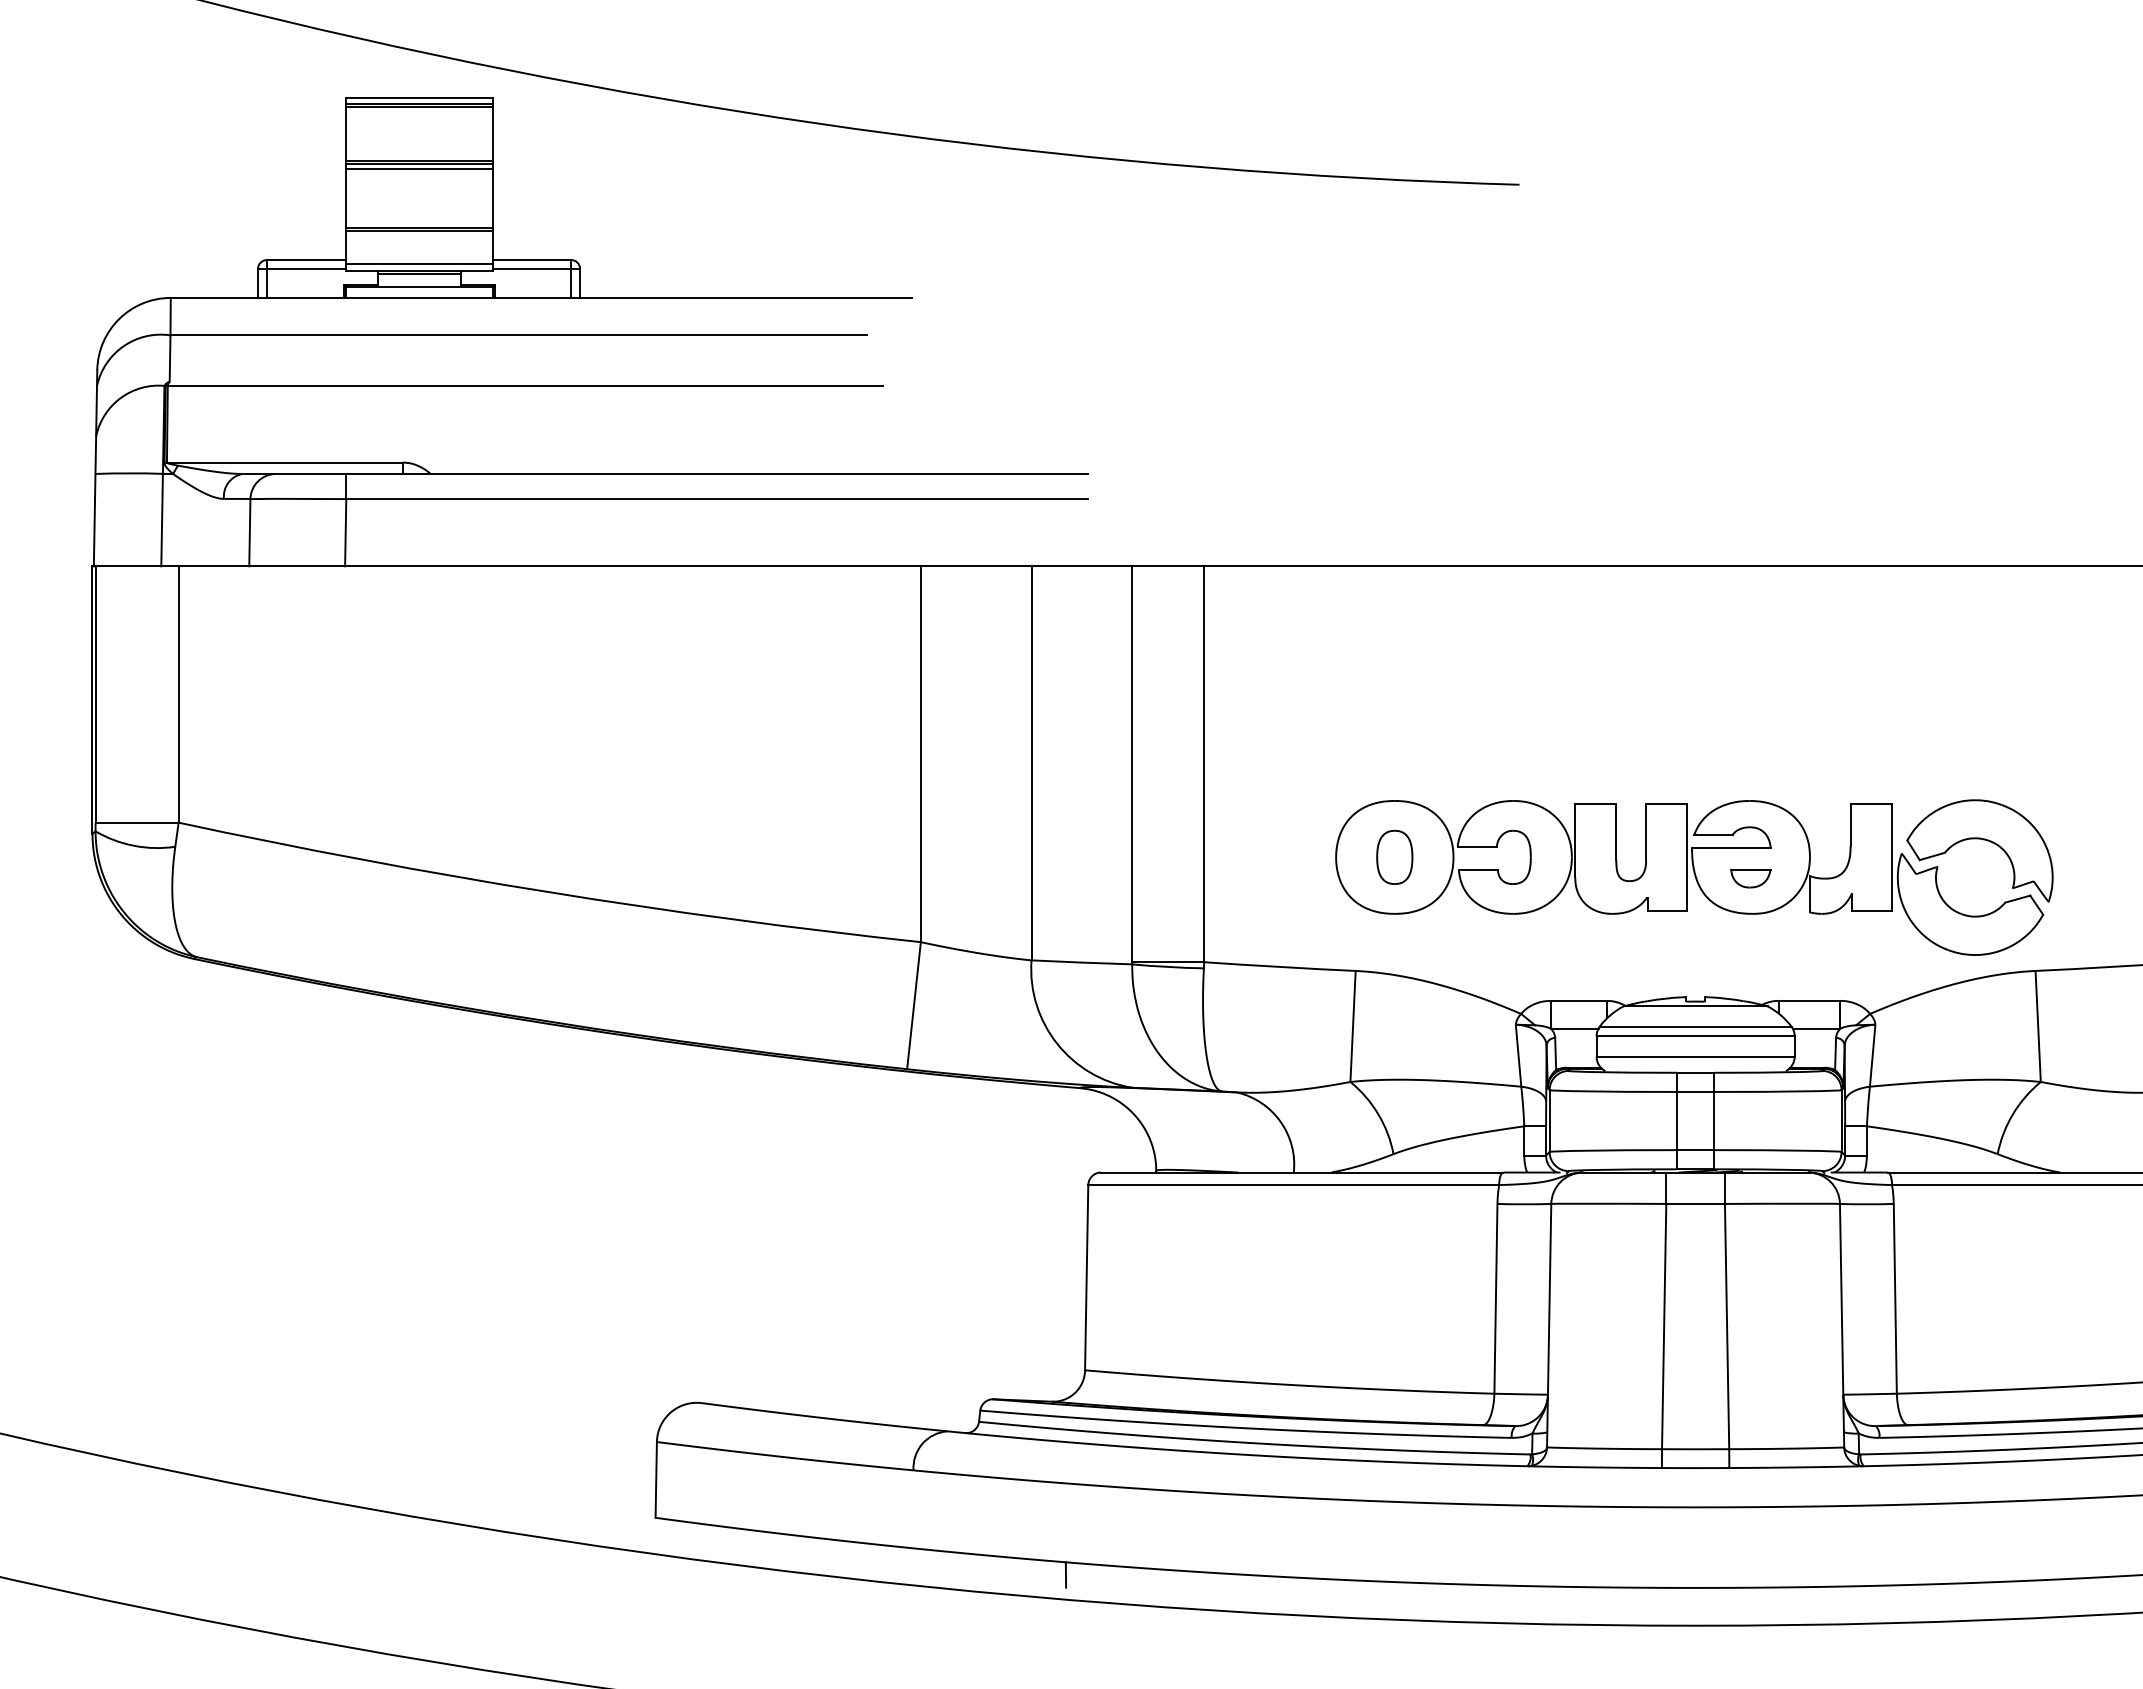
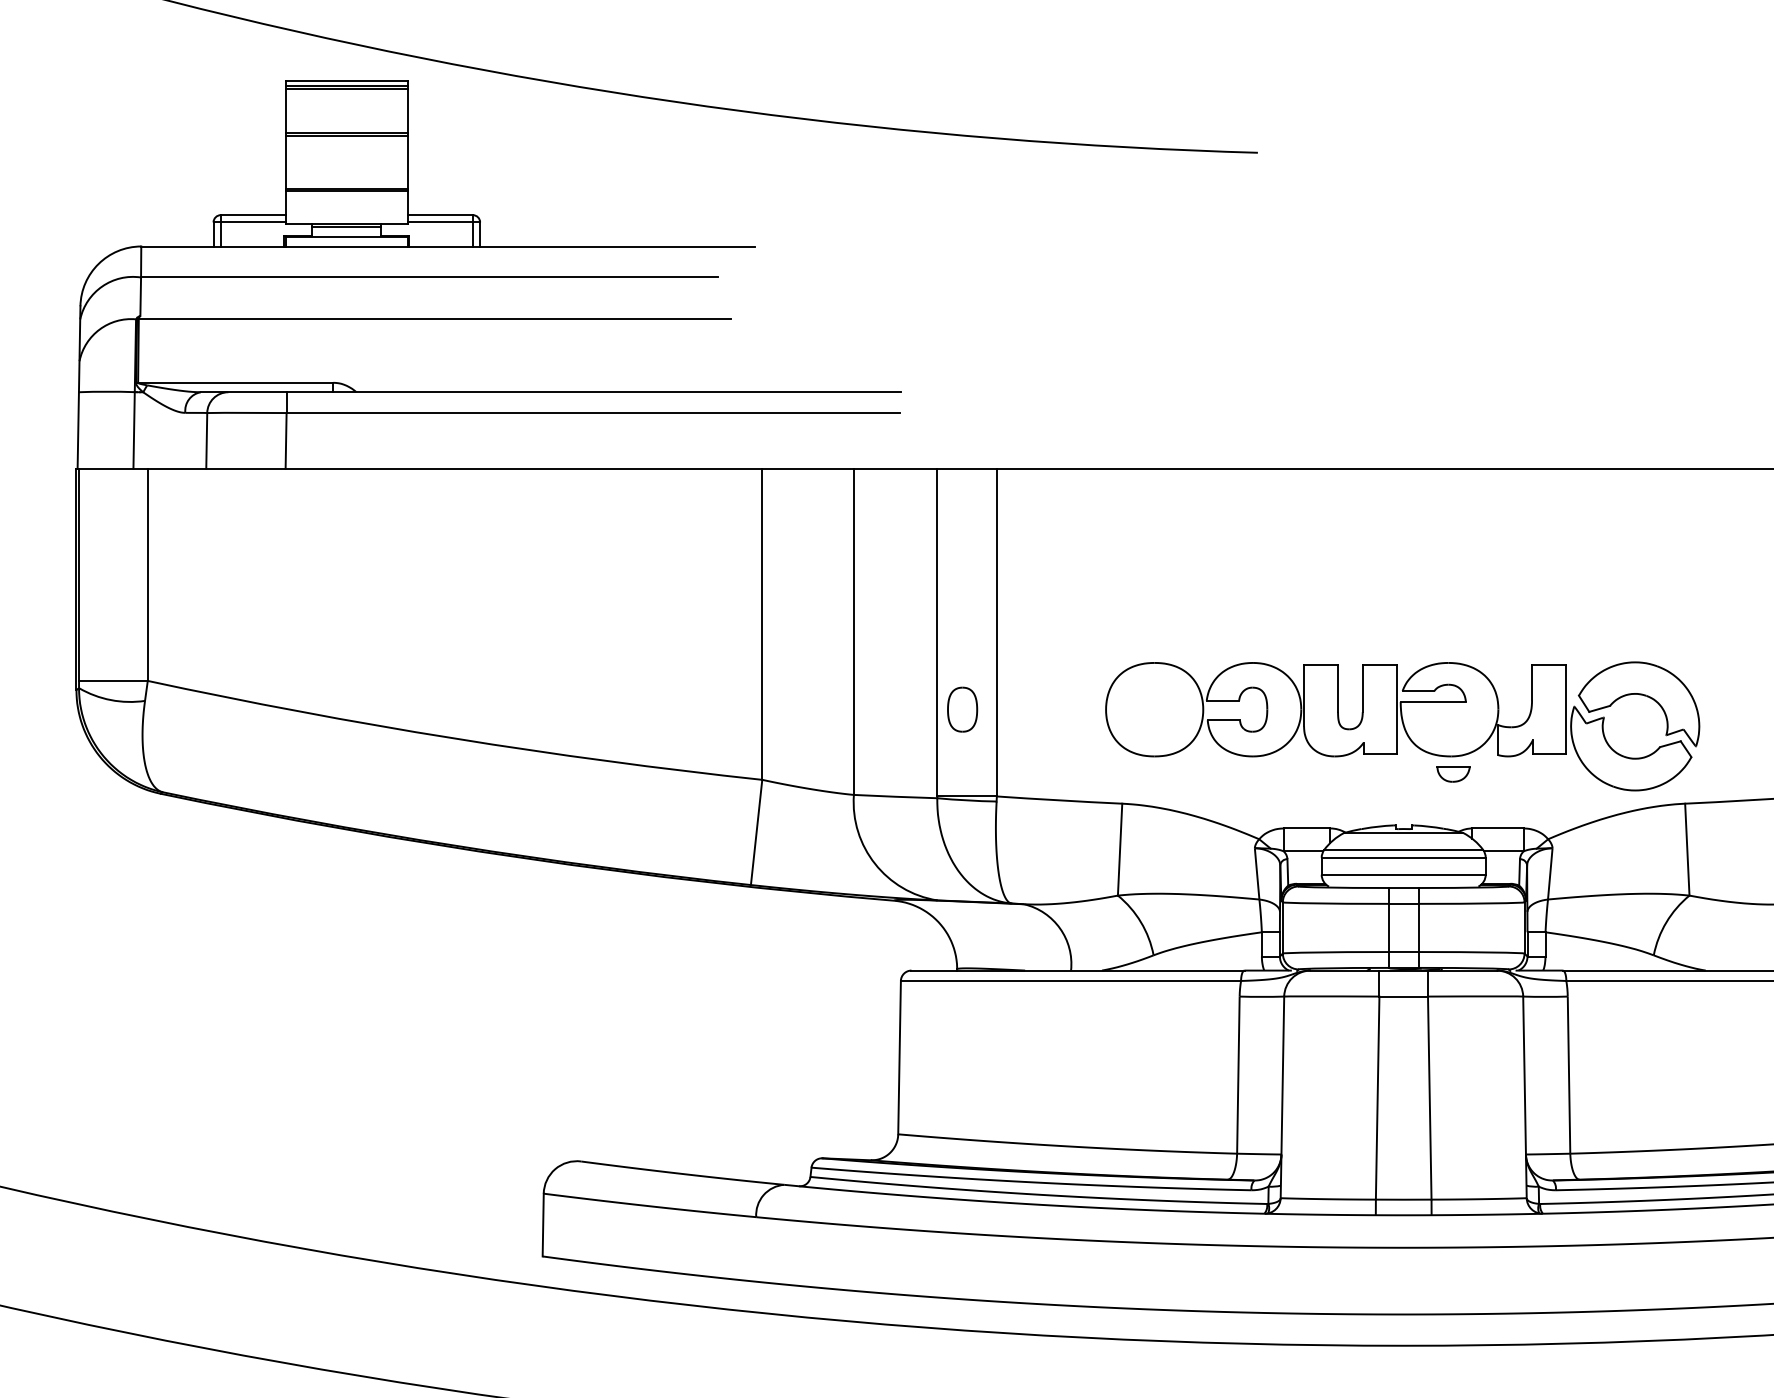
line: (418, 169) -> (346, 140), removed
line: (418, 264) -> (346, 218), removed
part: (1394, 856) -> (962, 708), moved
part: (1750, 878) -> (1453, 774), moved
line: (1065, 1574) -> (882, 1303), removed

